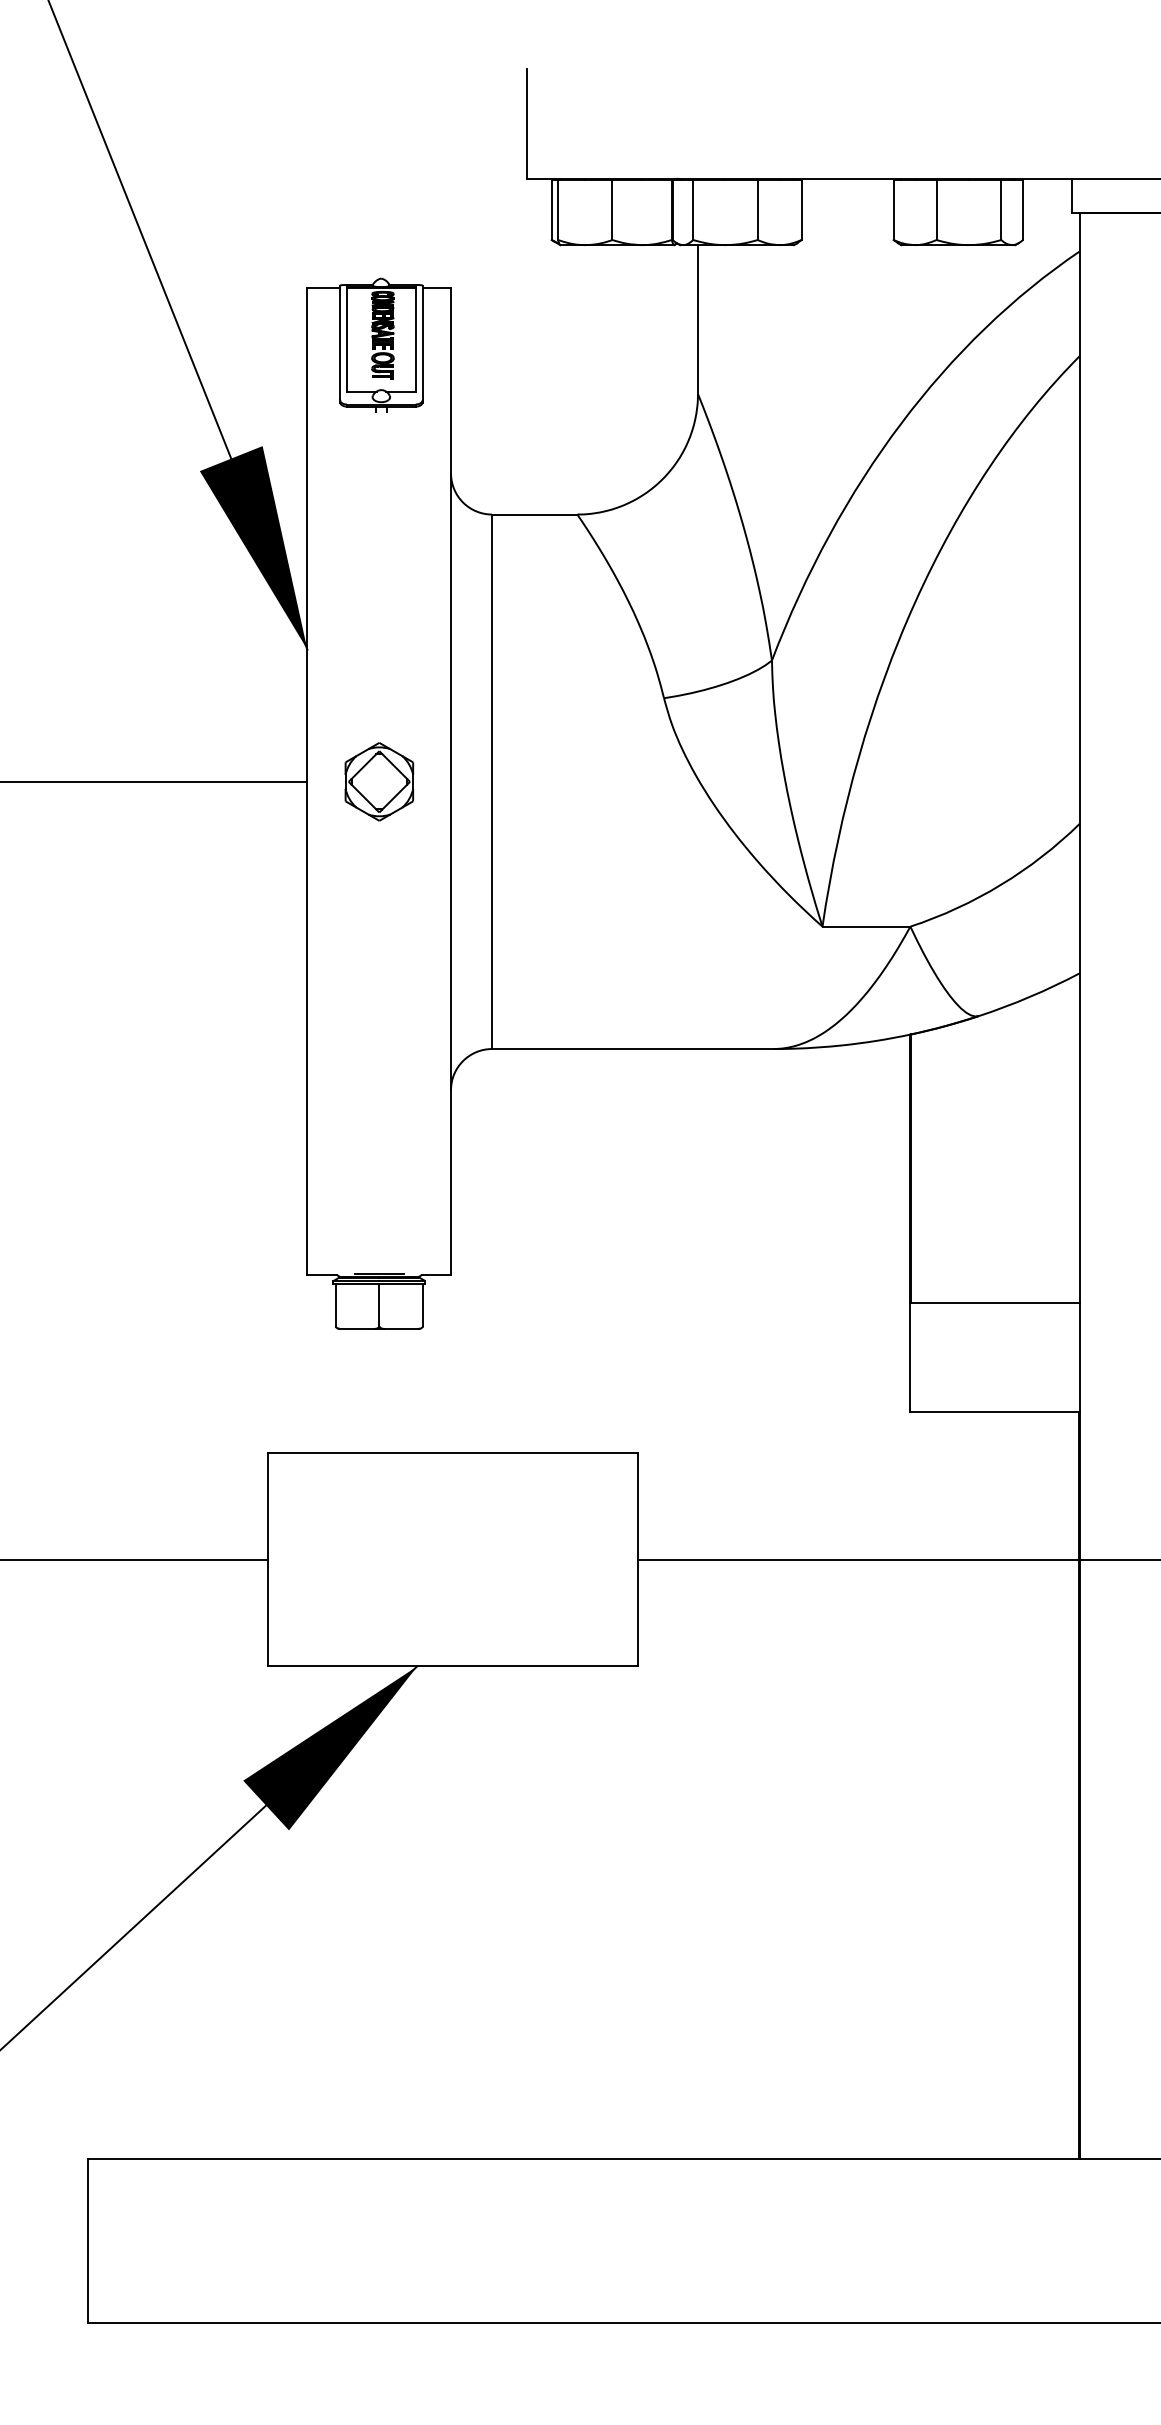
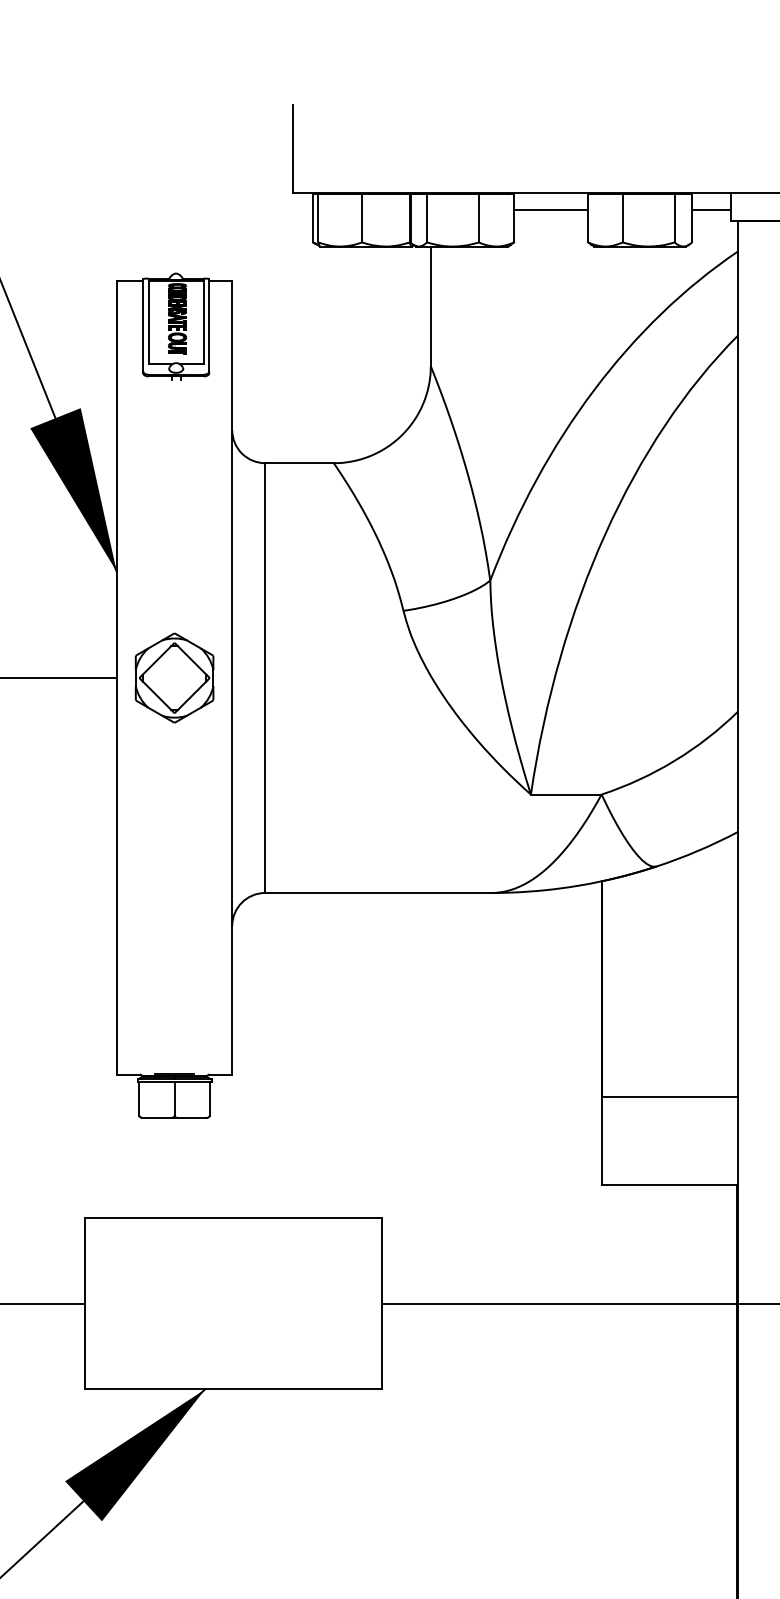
line: (847, 199) -> (551, 209), added
line: (1047, 199) -> (711, 209), added
part: (379, 781) -> (174, 677), size x1.43

